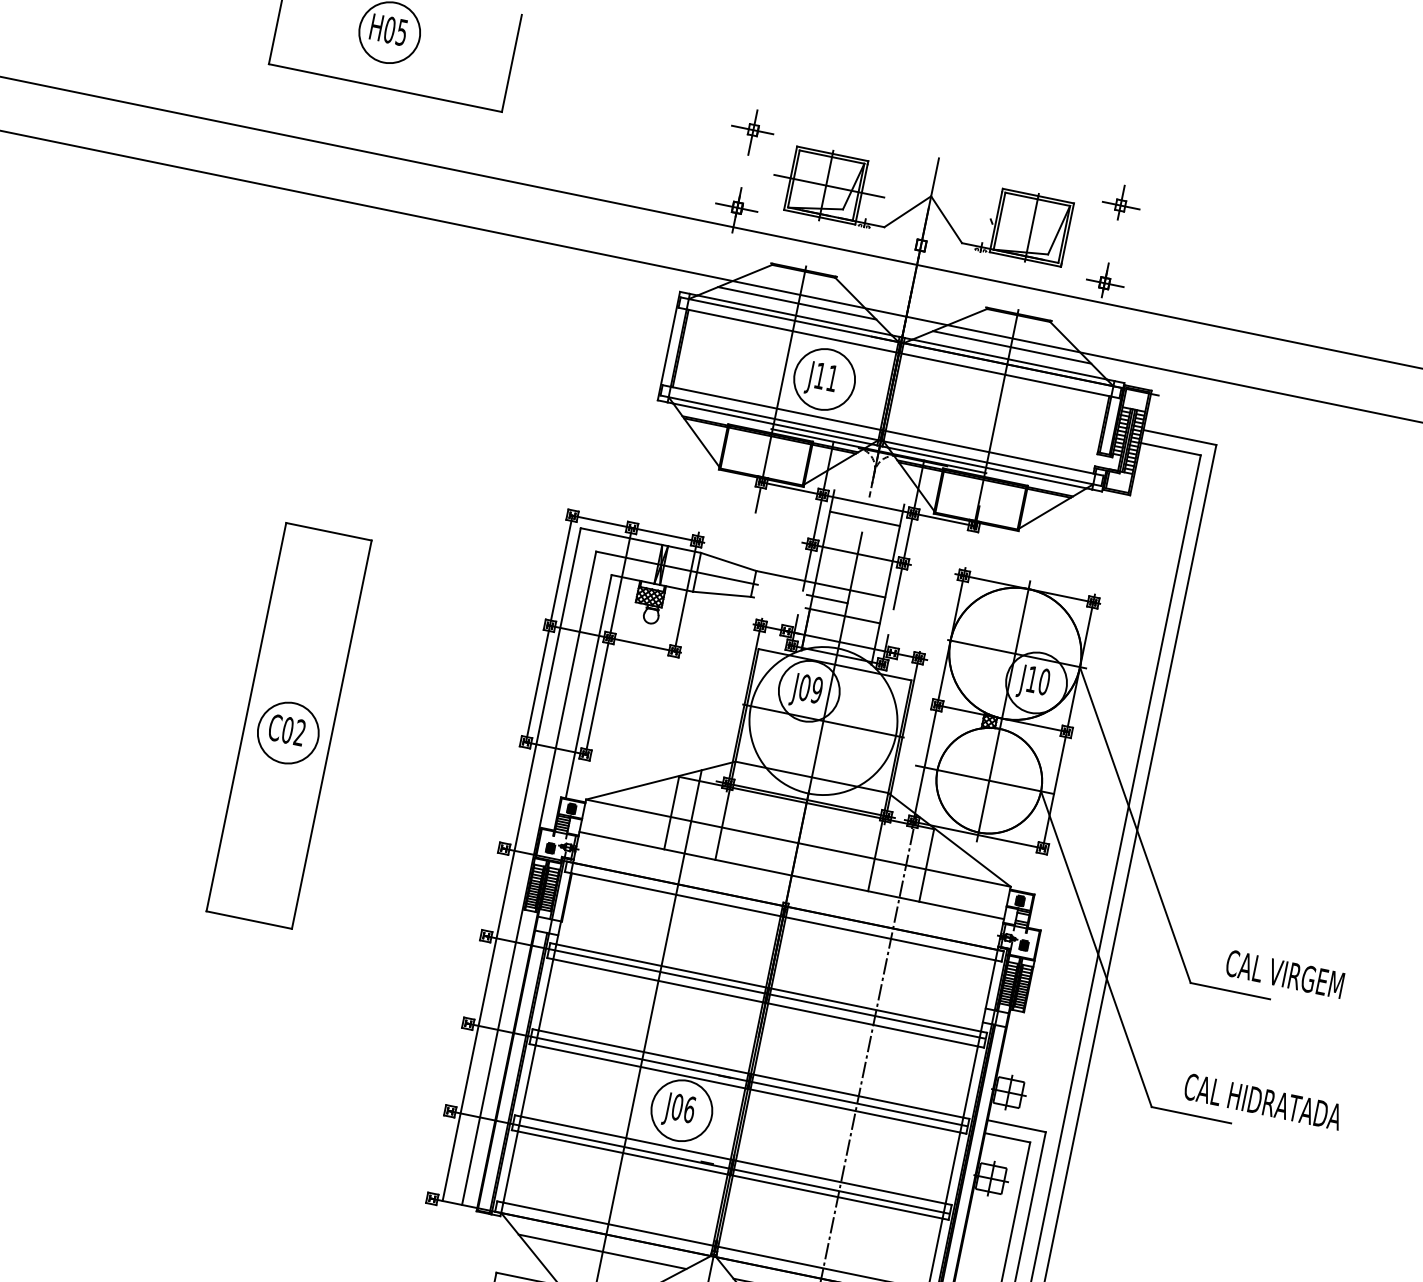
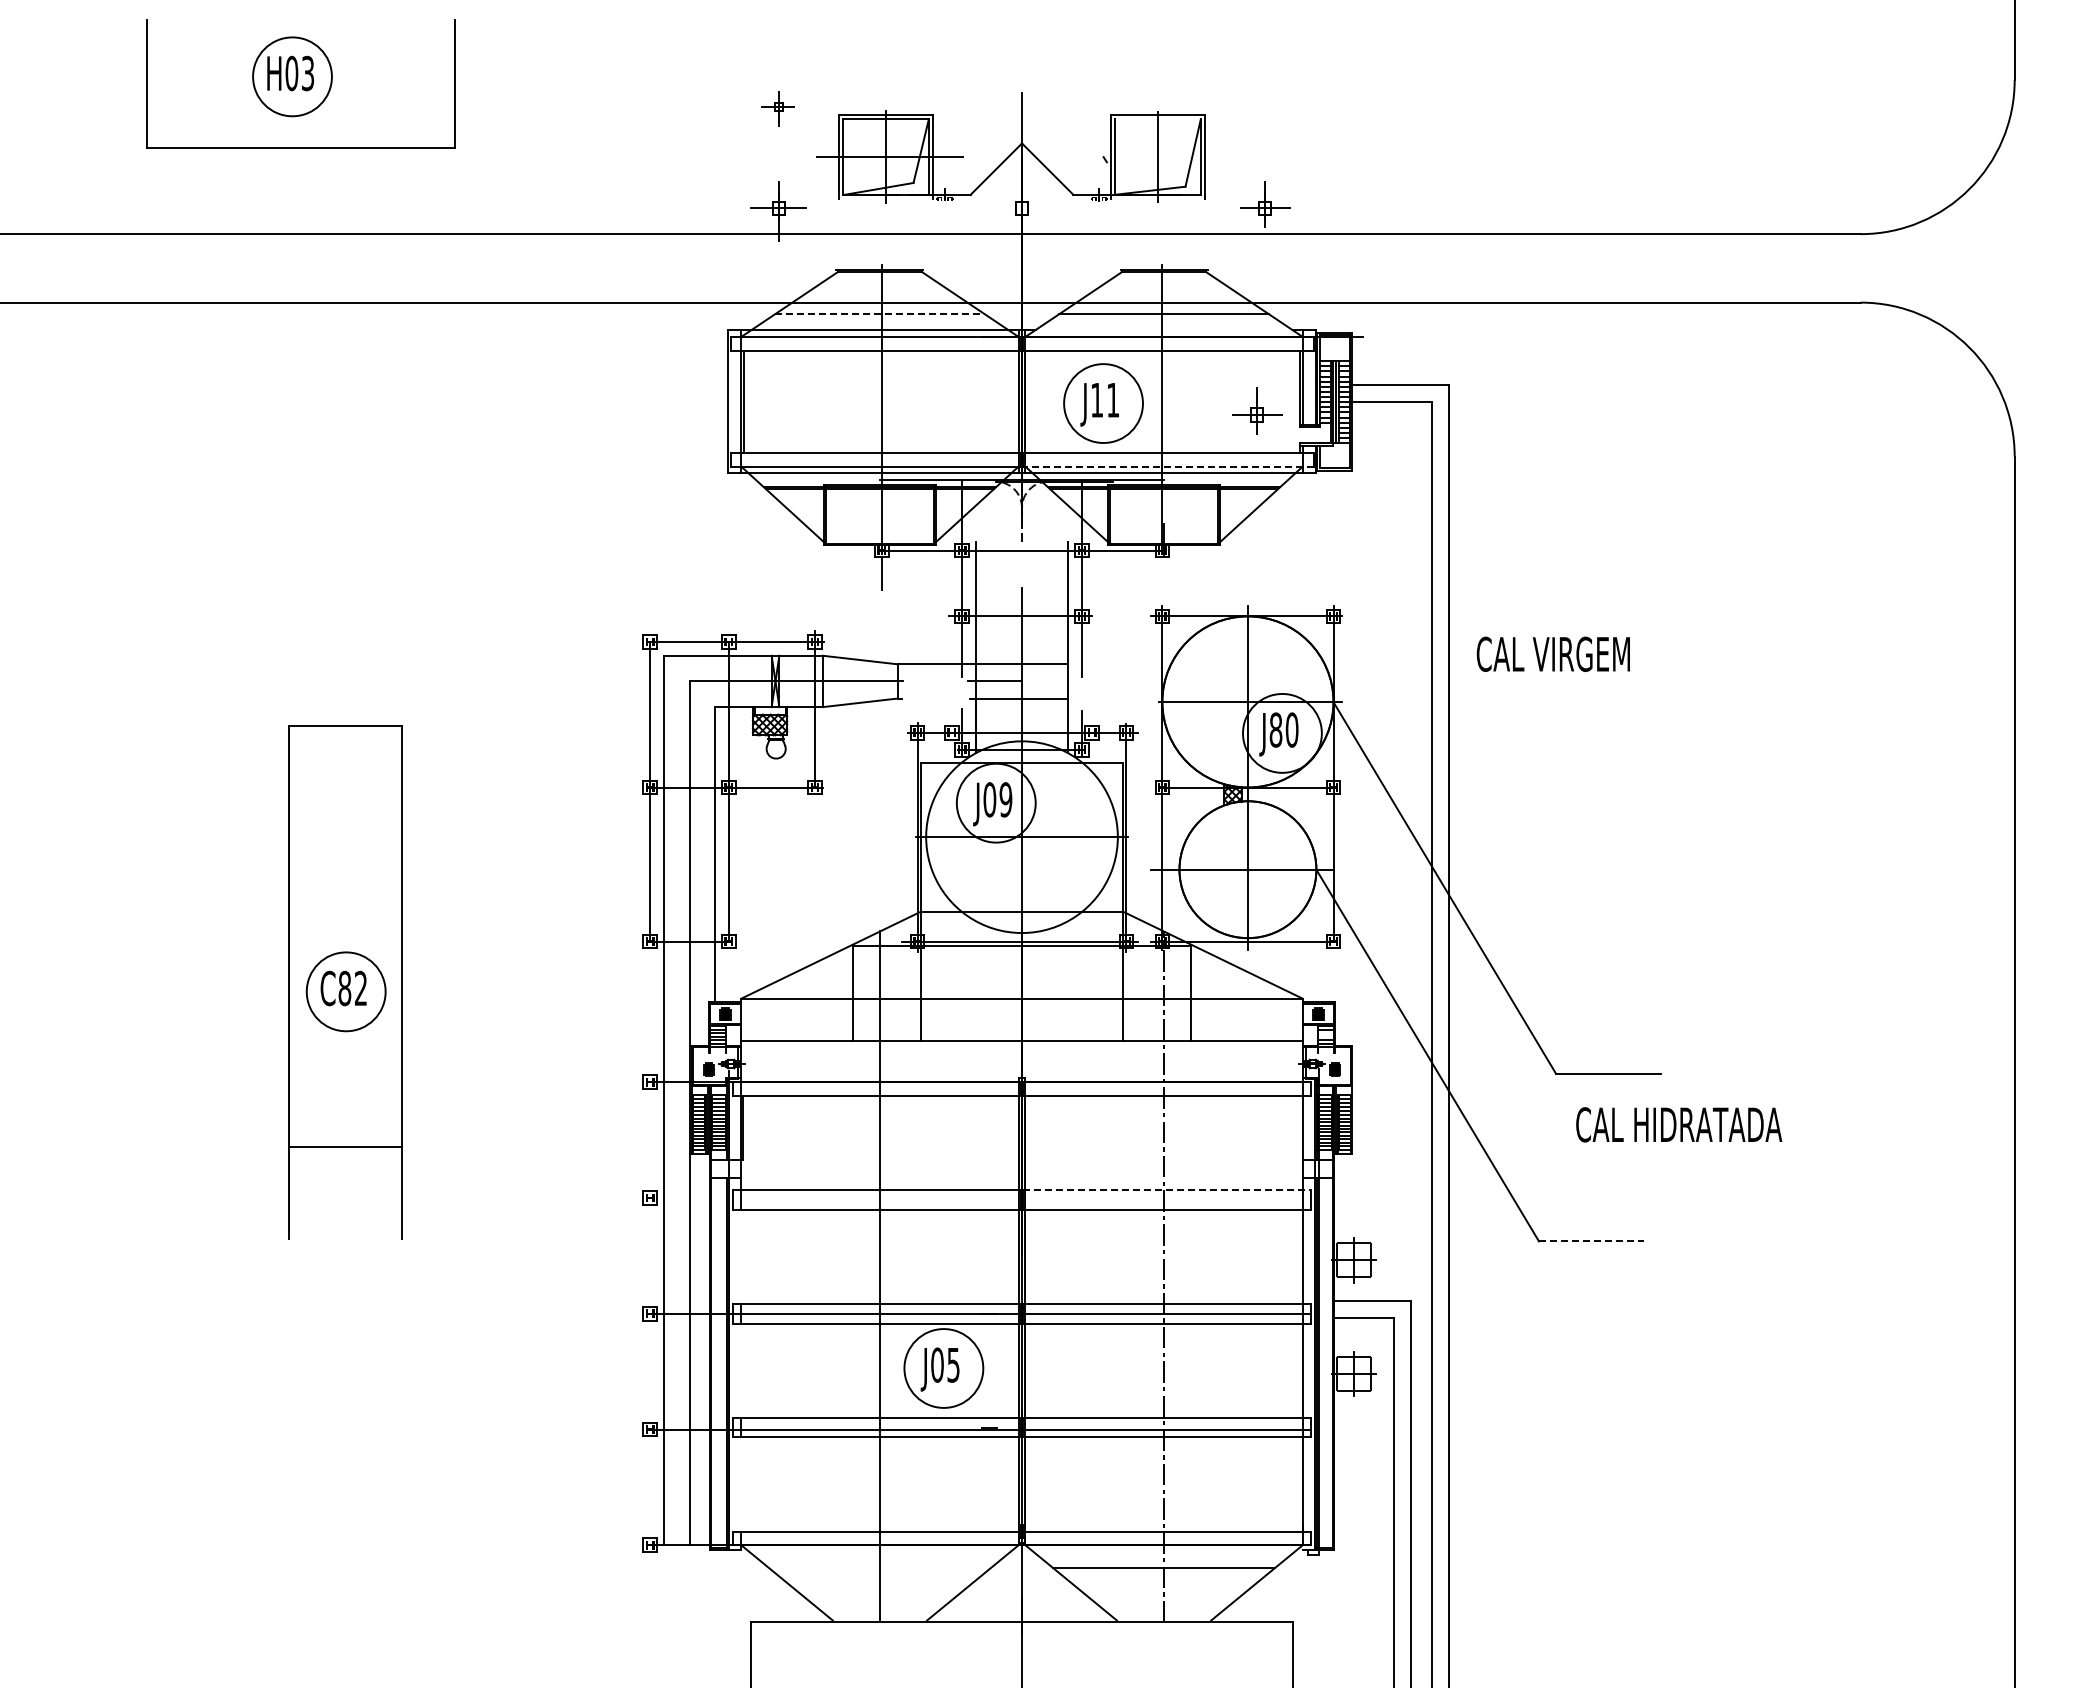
text: (402, 31) -> (308, 72), H05 -> H03
part: (752, 132) -> (778, 108), size x0.6
line: (1037, 199) -> (1157, 119), removed
part: (1121, 202) -> (1257, 410), moved
line: (819, 217) -> (885, 199), removed
line: (1024, 259) -> (1157, 199), removed
line: (796, 303) -> (879, 314), solid -> dashed
line: (1009, 359) -> (1163, 330), removed
part: (824, 379) -> (1103, 403), moved
line: (991, 463) -> (1167, 466), solid -> dashed
line: (864, 518) -> (1021, 569), removed
text: (1031, 678) -> (1275, 729), J10 -> J80
text: (287, 730) -> (344, 988), C02 -> C82
line: (248, 920) -> (344, 1147), moved
text: (1284, 973) -> (1552, 653), moved
line: (735, 987) -> (979, 1198), removed
line: (546, 994) -> (741, 1256), removed
line: (877, 1010) -> (1166, 1190), solid -> dashed
line: (528, 1080) -> (741, 1370), removed
text: (1263, 1101) -> (1679, 1124), moved
text: (689, 1109) -> (953, 1364), J06 -> J05
line: (1191, 1115) -> (1591, 1241), solid -> dashed
line: (510, 1167) -> (741, 1484), removed
line: (602, 1252) -> (879, 1568), removed

